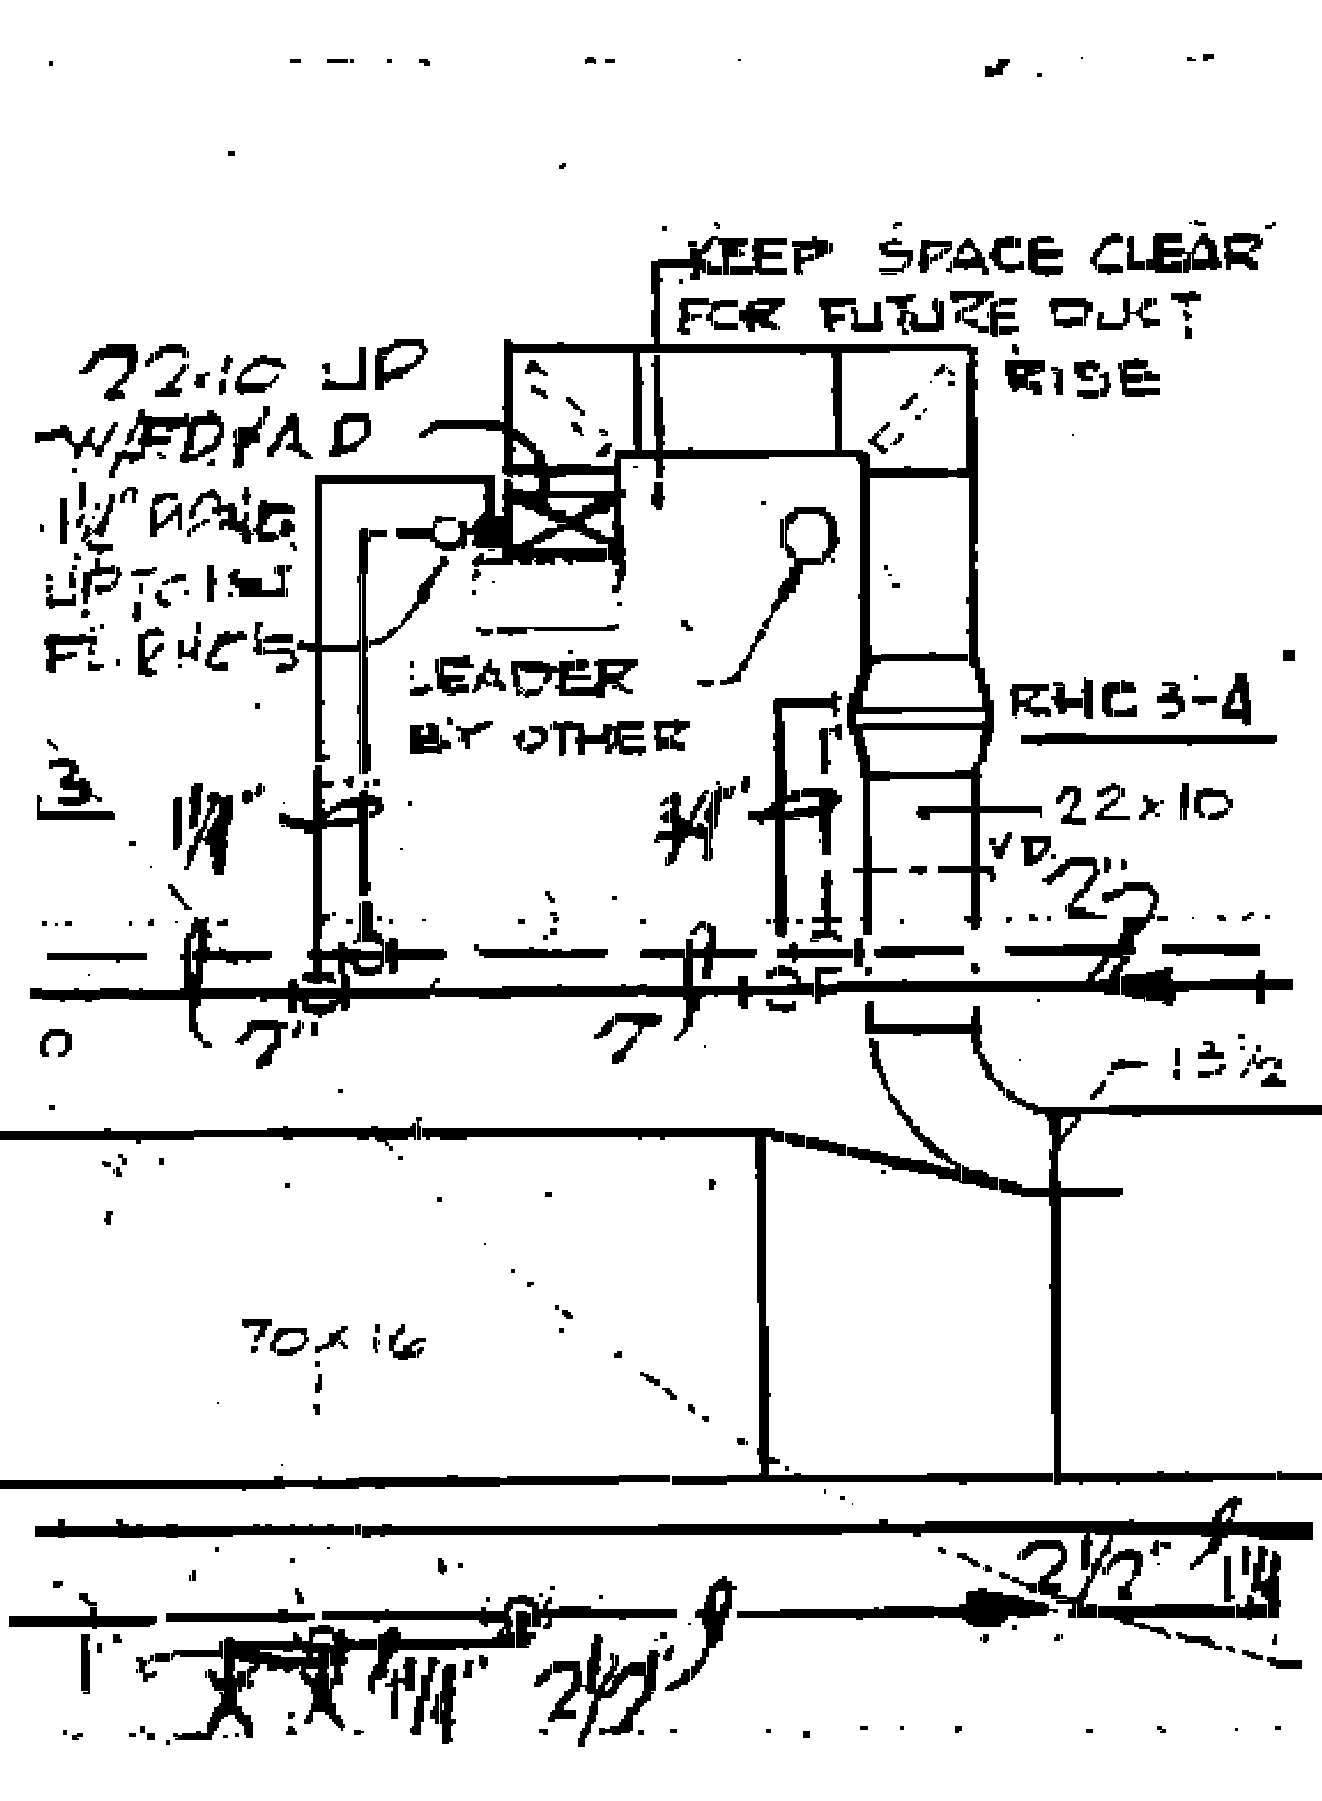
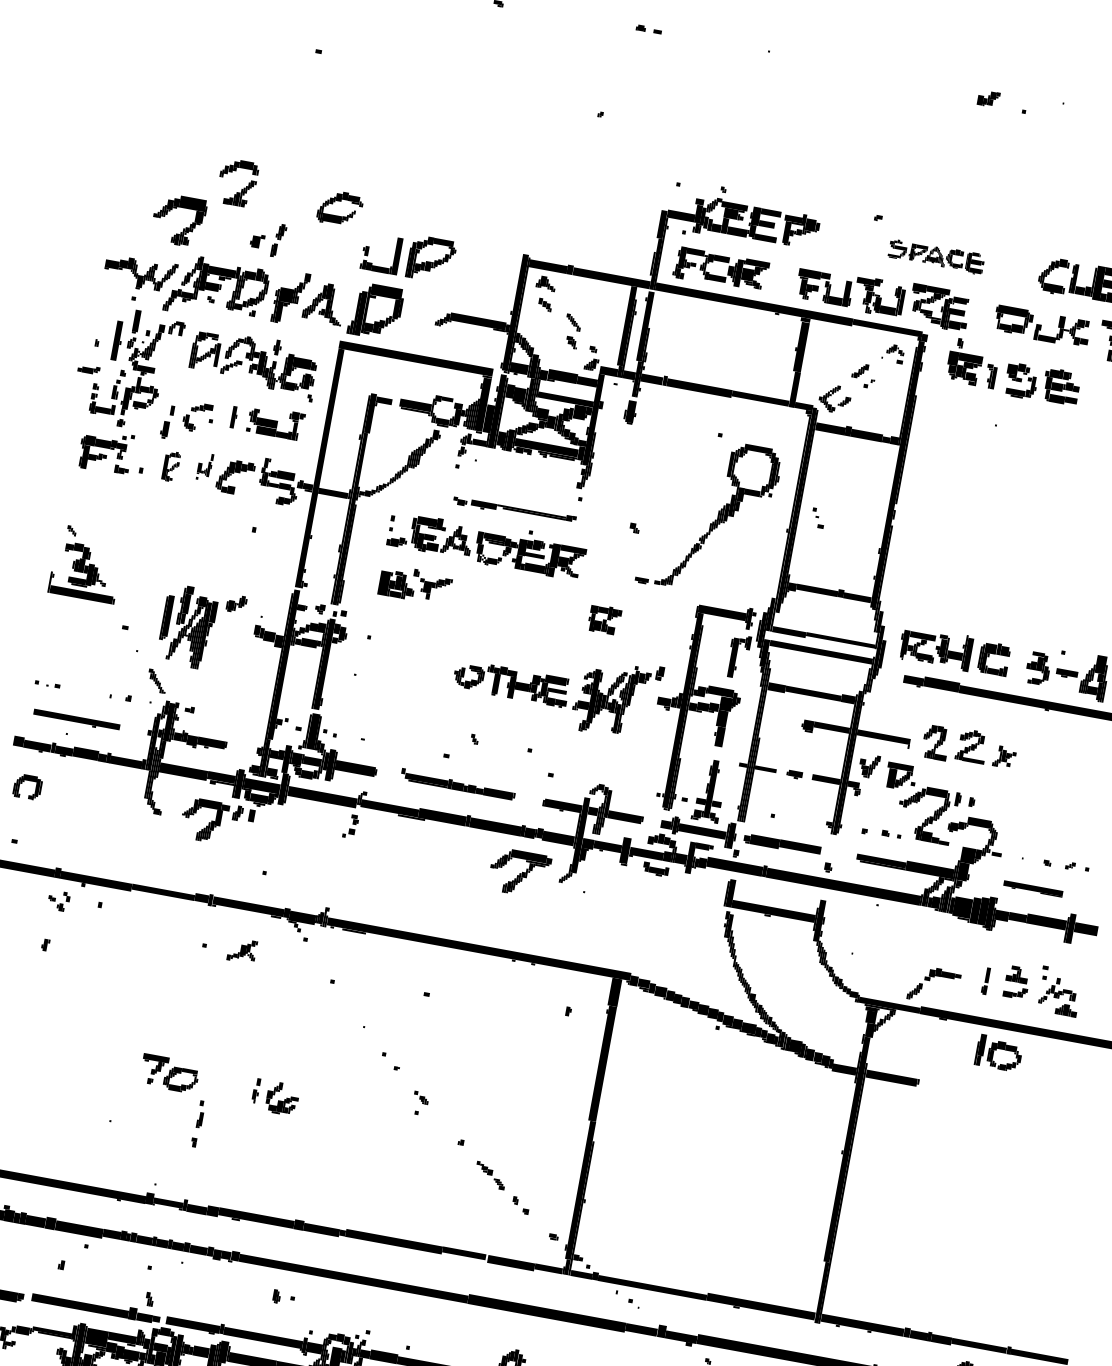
part: (970, 256) -> (936, 256), size x0.6
part: (259, 366) -> (340, 201), moved
part: (173, 376) -> (241, 189), moved
part: (349, 434) -> (375, 311), size x1.4
part: (143, 571) -> (88, 369), moved
part: (211, 583) -> (233, 417), size x0.7
part: (189, 644) -> (205, 466), size x0.7
part: (150, 651) -> (170, 466), size x0.7
part: (579, 738) -> (511, 683), moved
part: (1206, 801) -> (999, 1053), moved
part: (550, 925) -> (350, 826), moved
part: (1210, 949) -> (1032, 888), size x0.7
part: (331, 1339) -> (242, 950), moved

